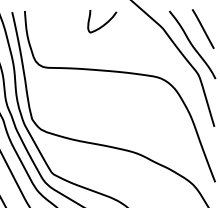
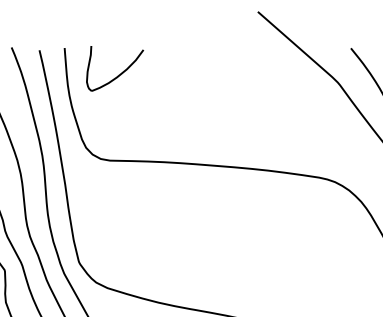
curve: (104, 23) -> (119, 72), moved

